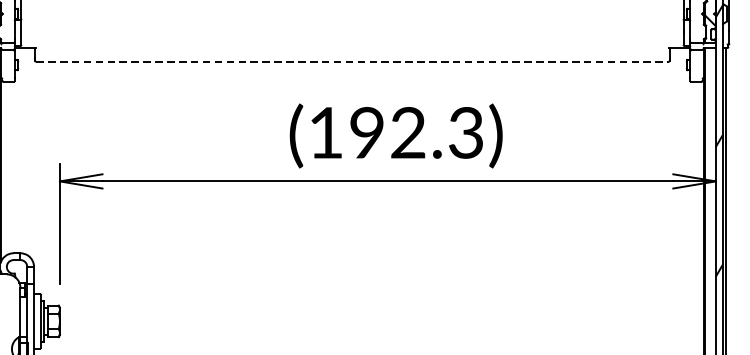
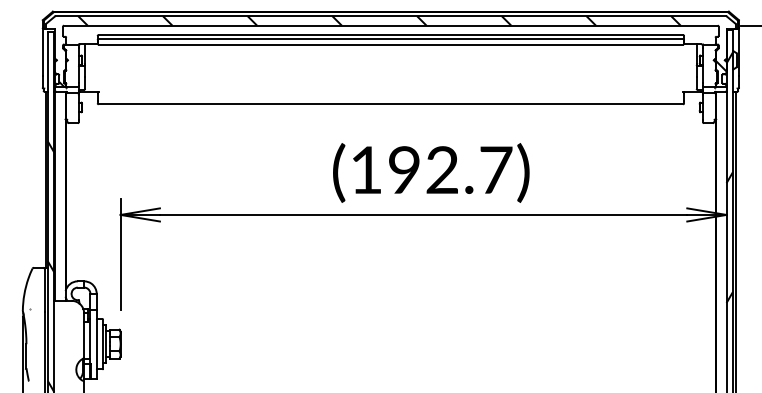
line: (353, 61) -> (391, 104), dashed -> solid
text: (466, 133) -> (496, 170), (192.3) -> (192.7)

